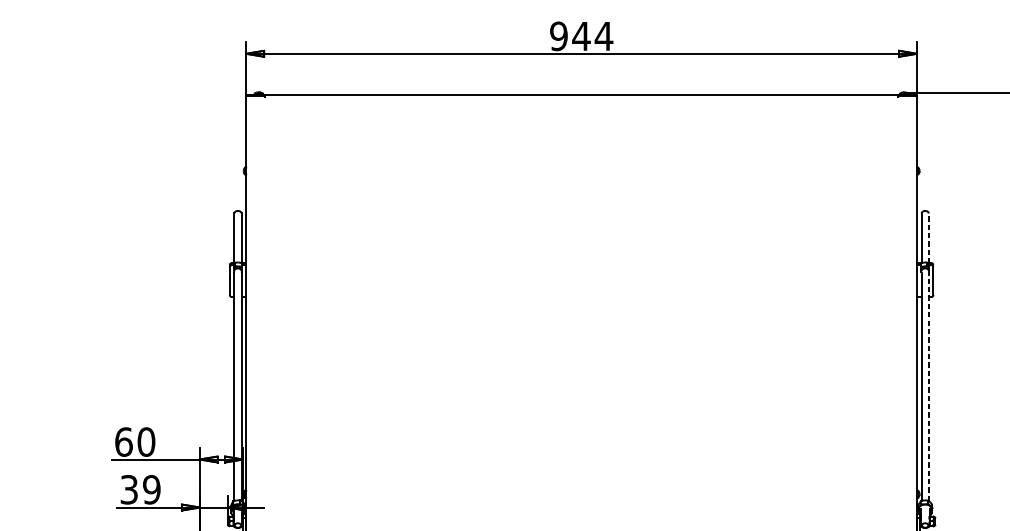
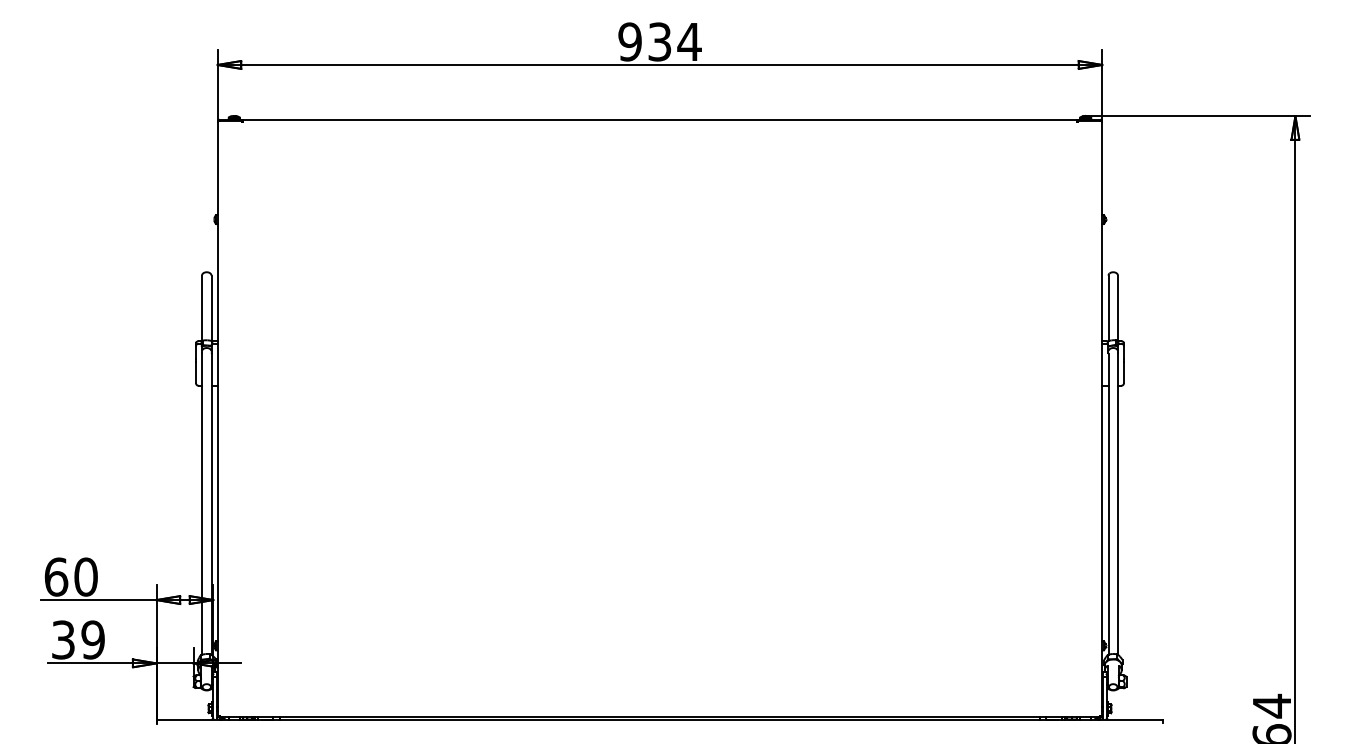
text: (581, 36) -> (659, 41), 944 -> 934
line: (928, 238) -> (1117, 308), dashed -> solid
line: (928, 386) -> (1117, 503), dashed -> solid

